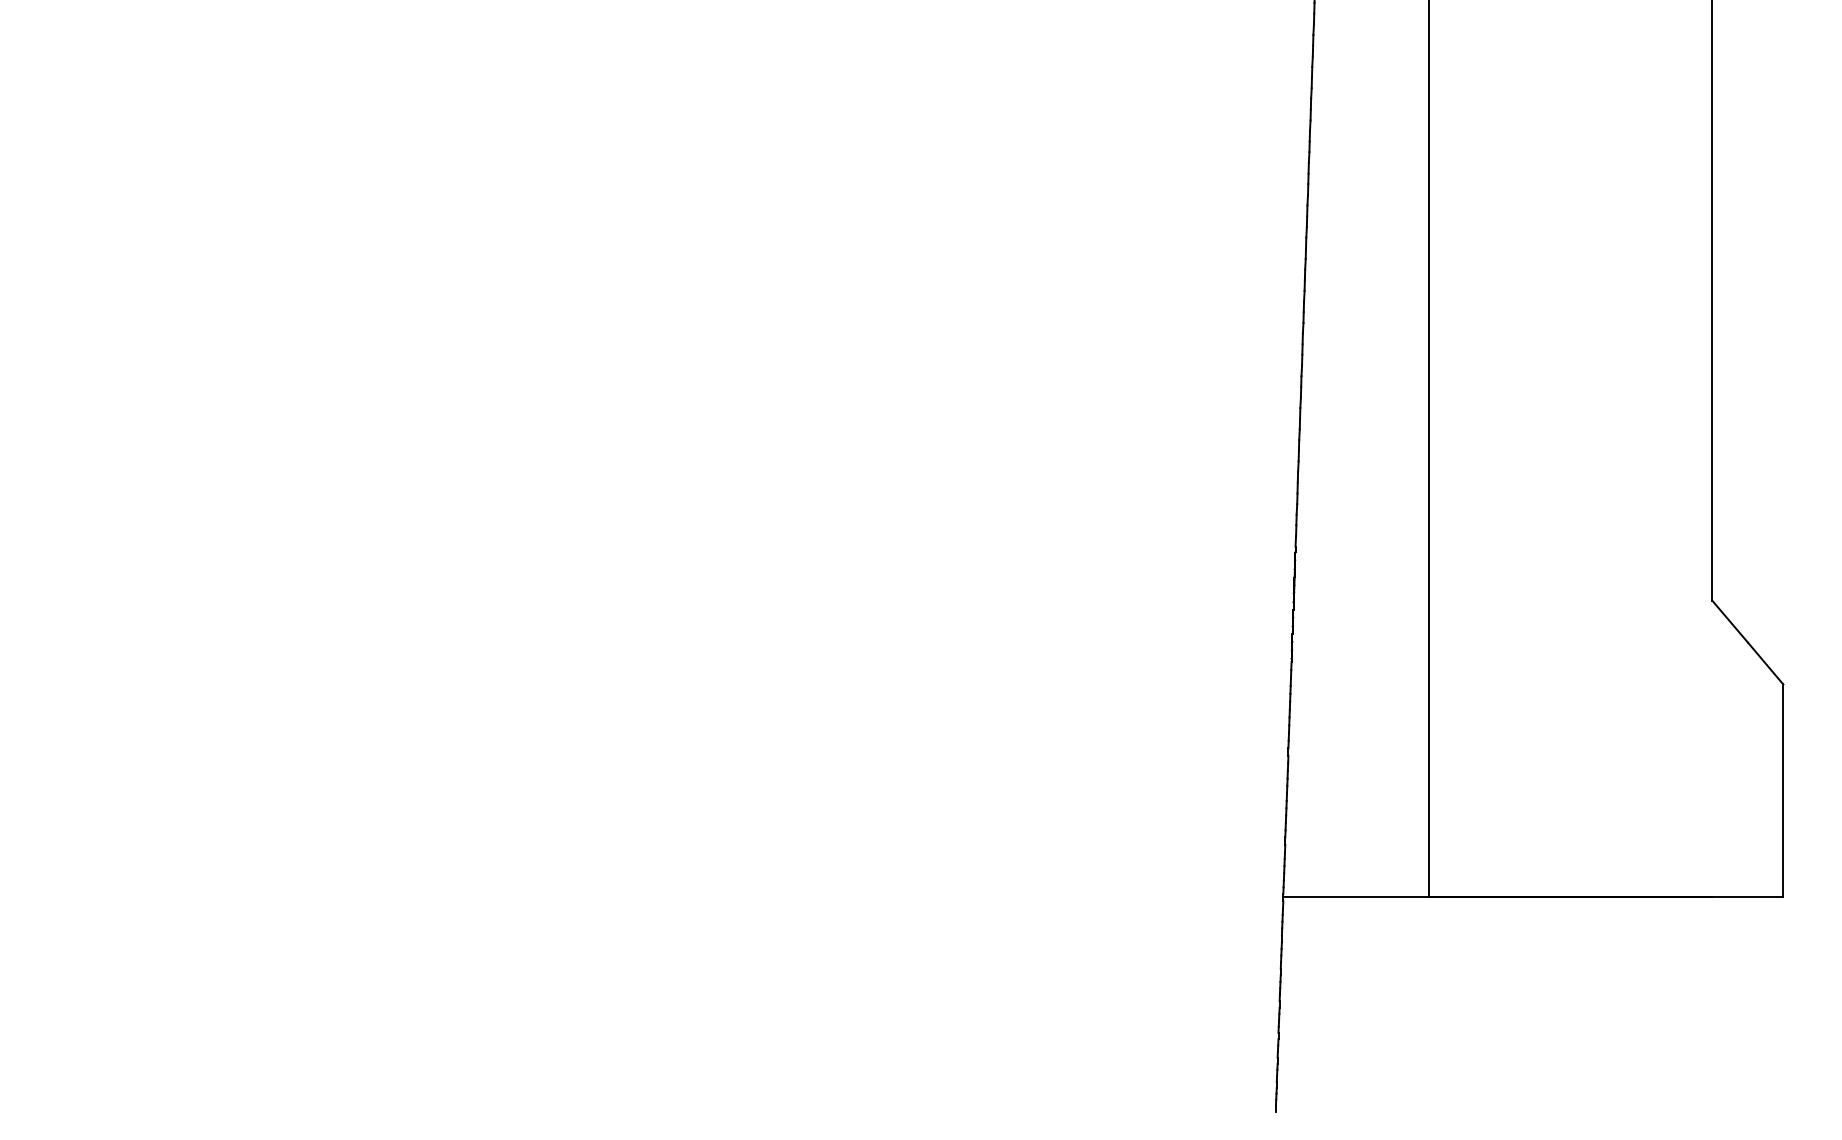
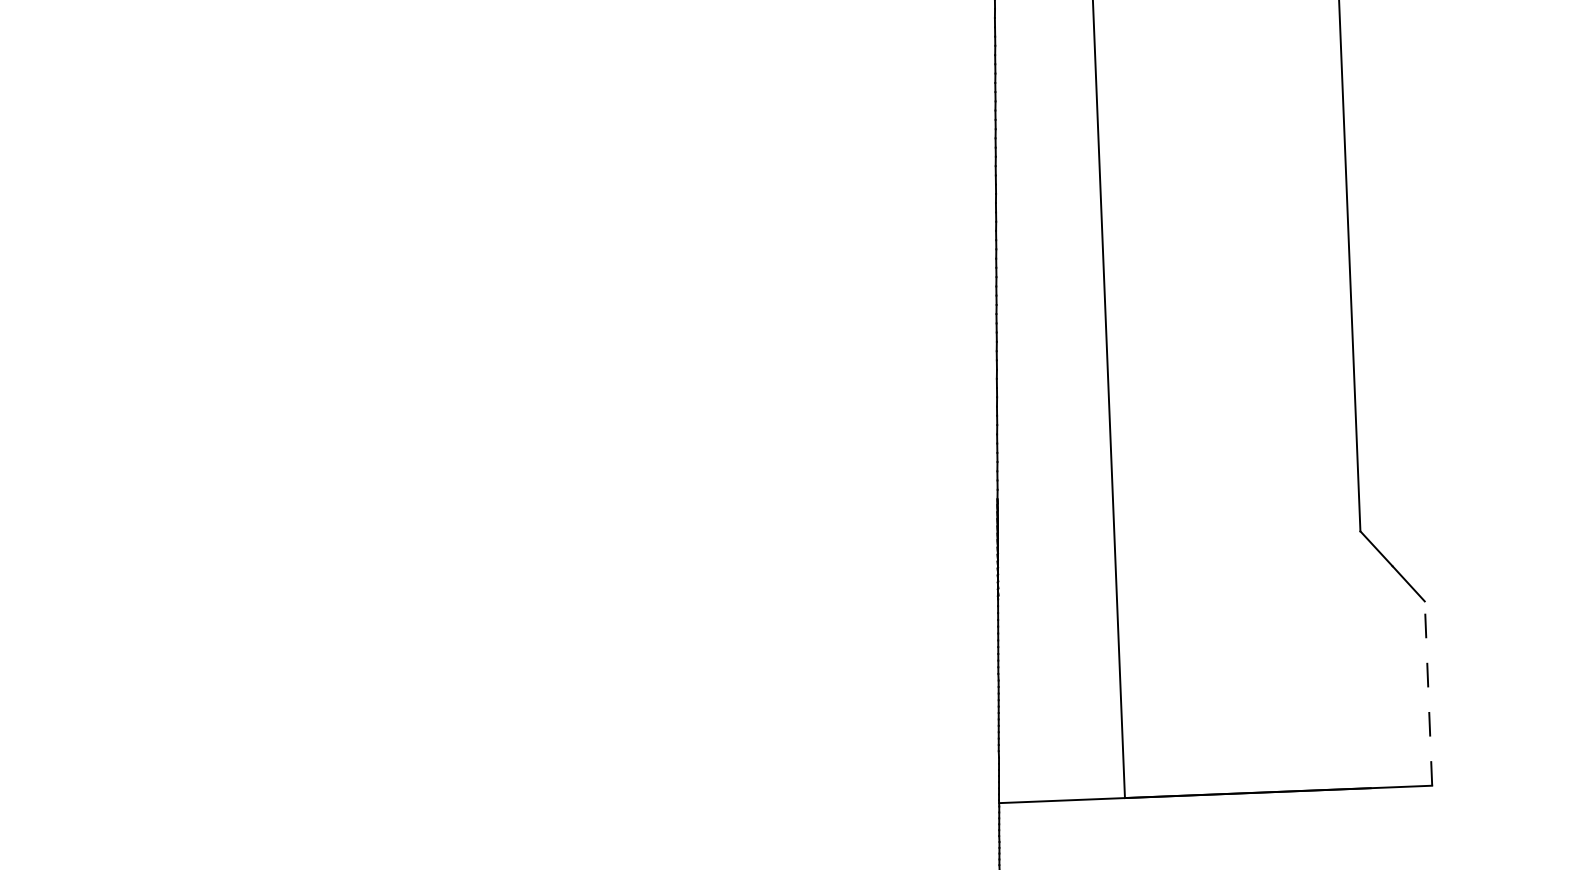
line: (1783, 790) -> (1428, 693), solid -> dashed

